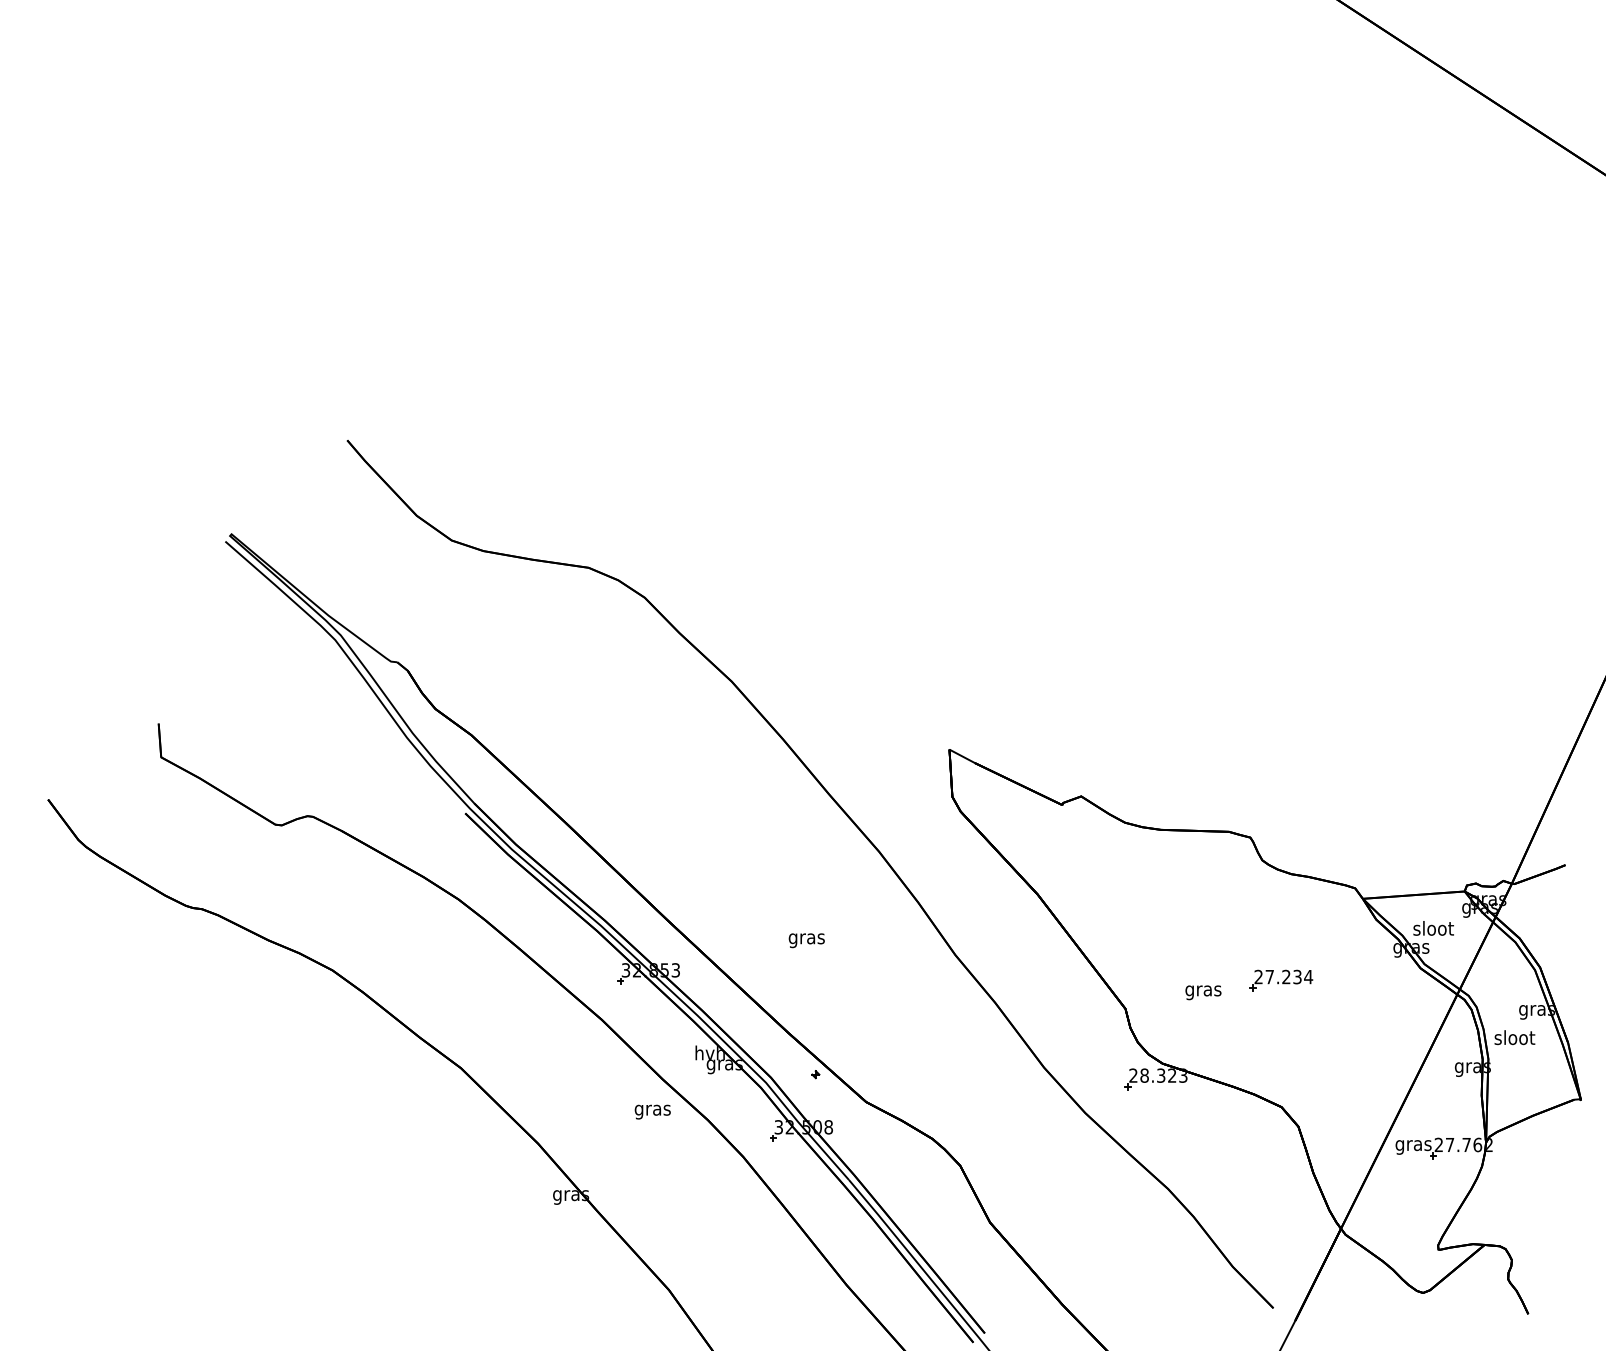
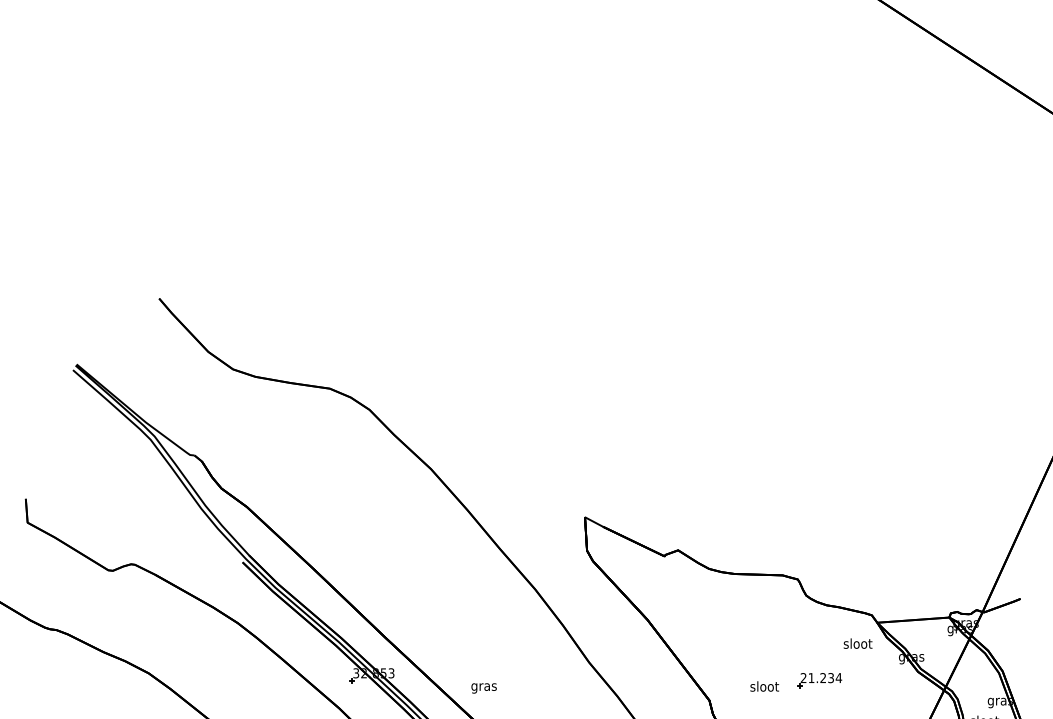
text: (1433, 928) -> (857, 643), moved
text: (806, 940) -> (483, 688), moved
text: (1269, 977) -> (811, 678), 27.234 -> 21.234
text: (1203, 990) -> (764, 687), gras -> sloot

